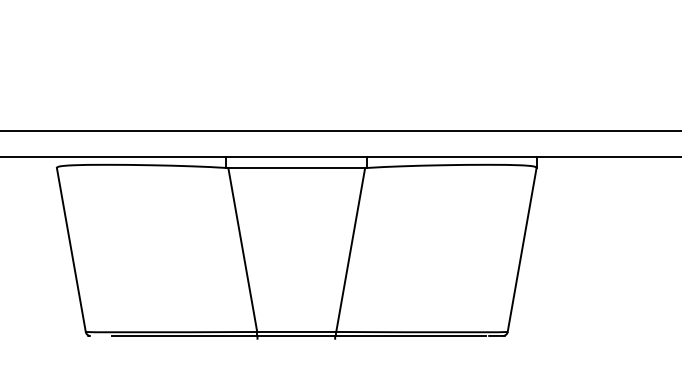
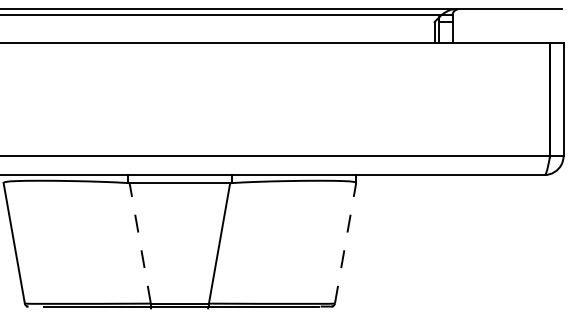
line: (243, 248) -> (140, 242), solid -> dashed
line: (522, 248) -> (345, 242), solid -> dashed

